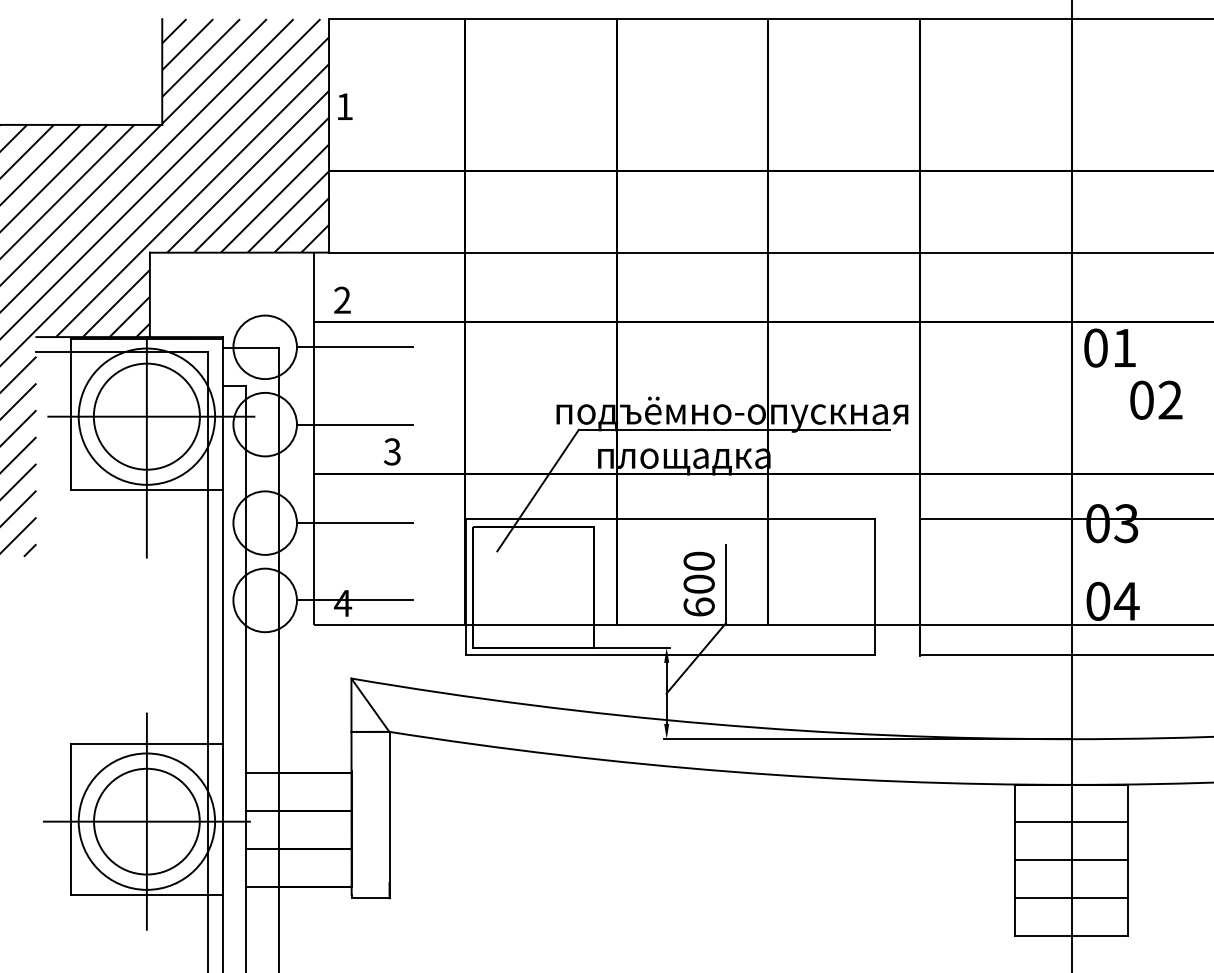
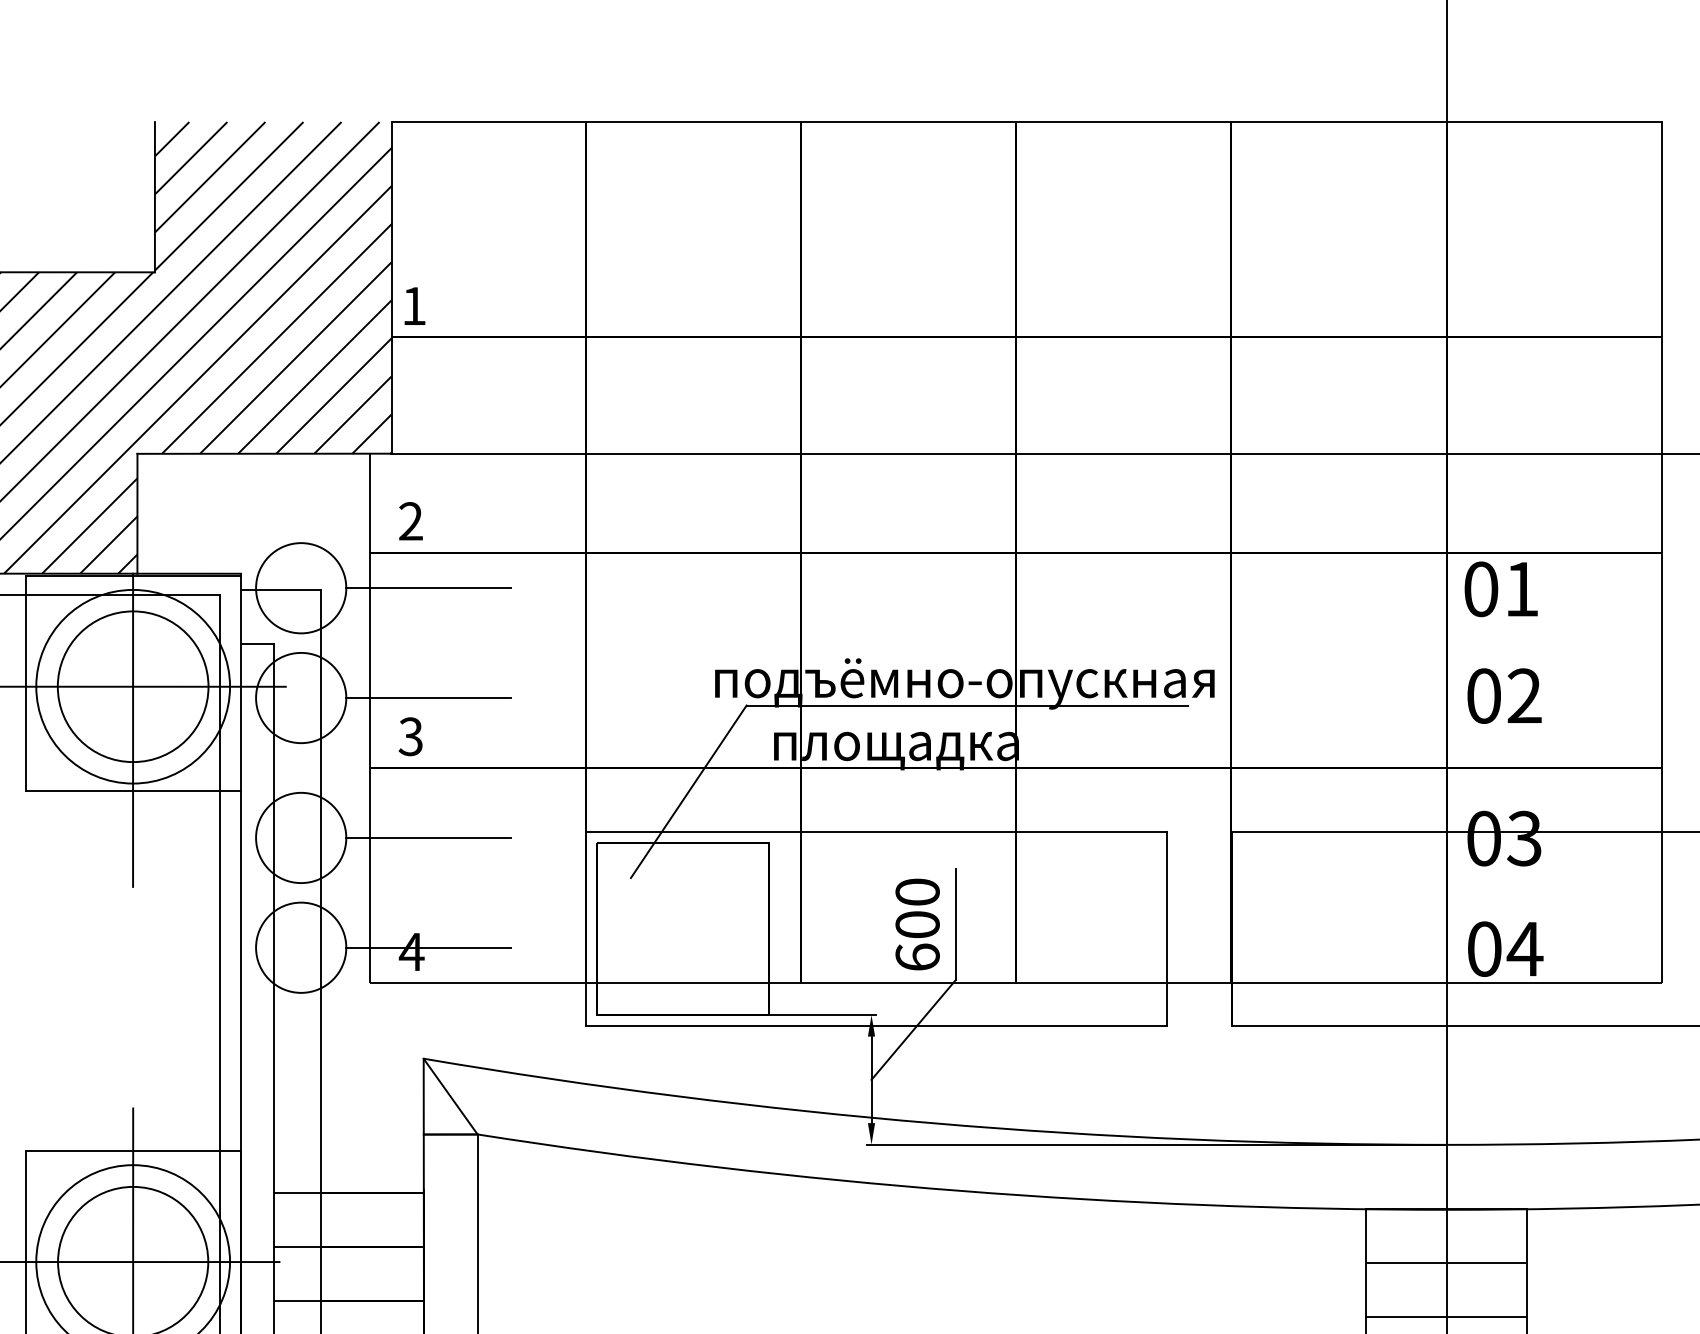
text: (345, 106) -> (415, 305), moved
text: (1156, 399) -> (1504, 694), moved
text: (392, 451) -> (410, 736), moved

